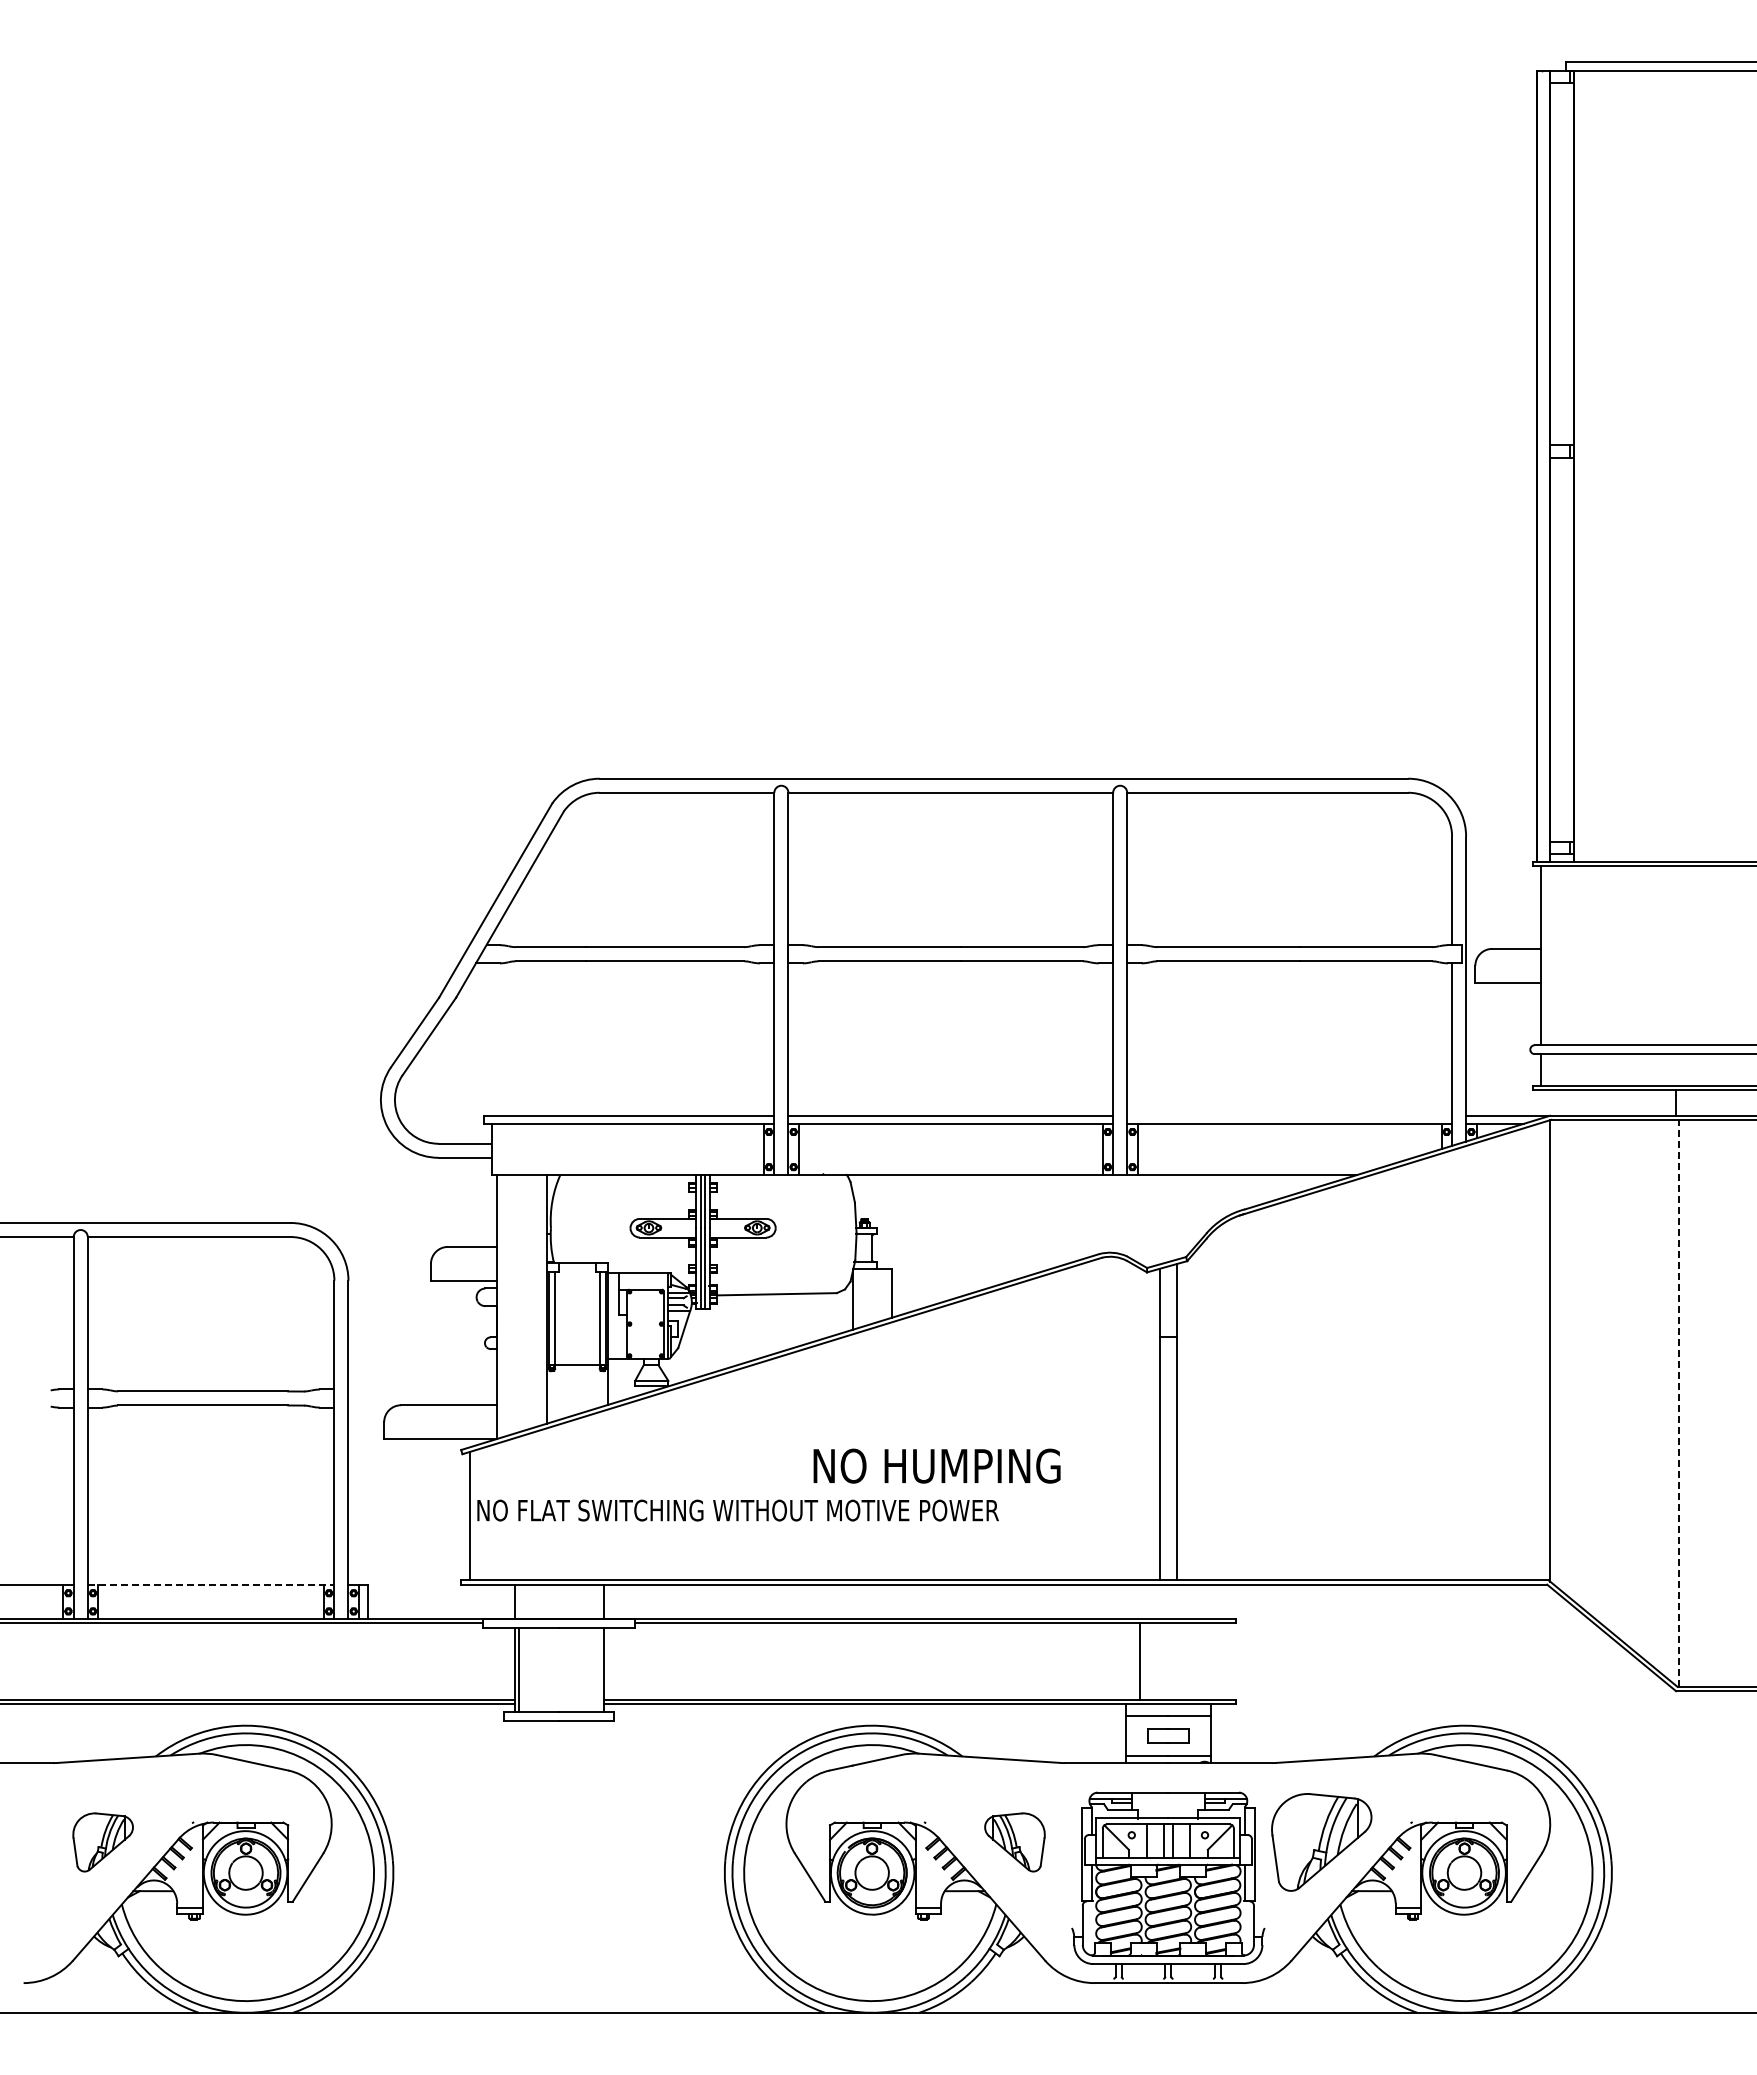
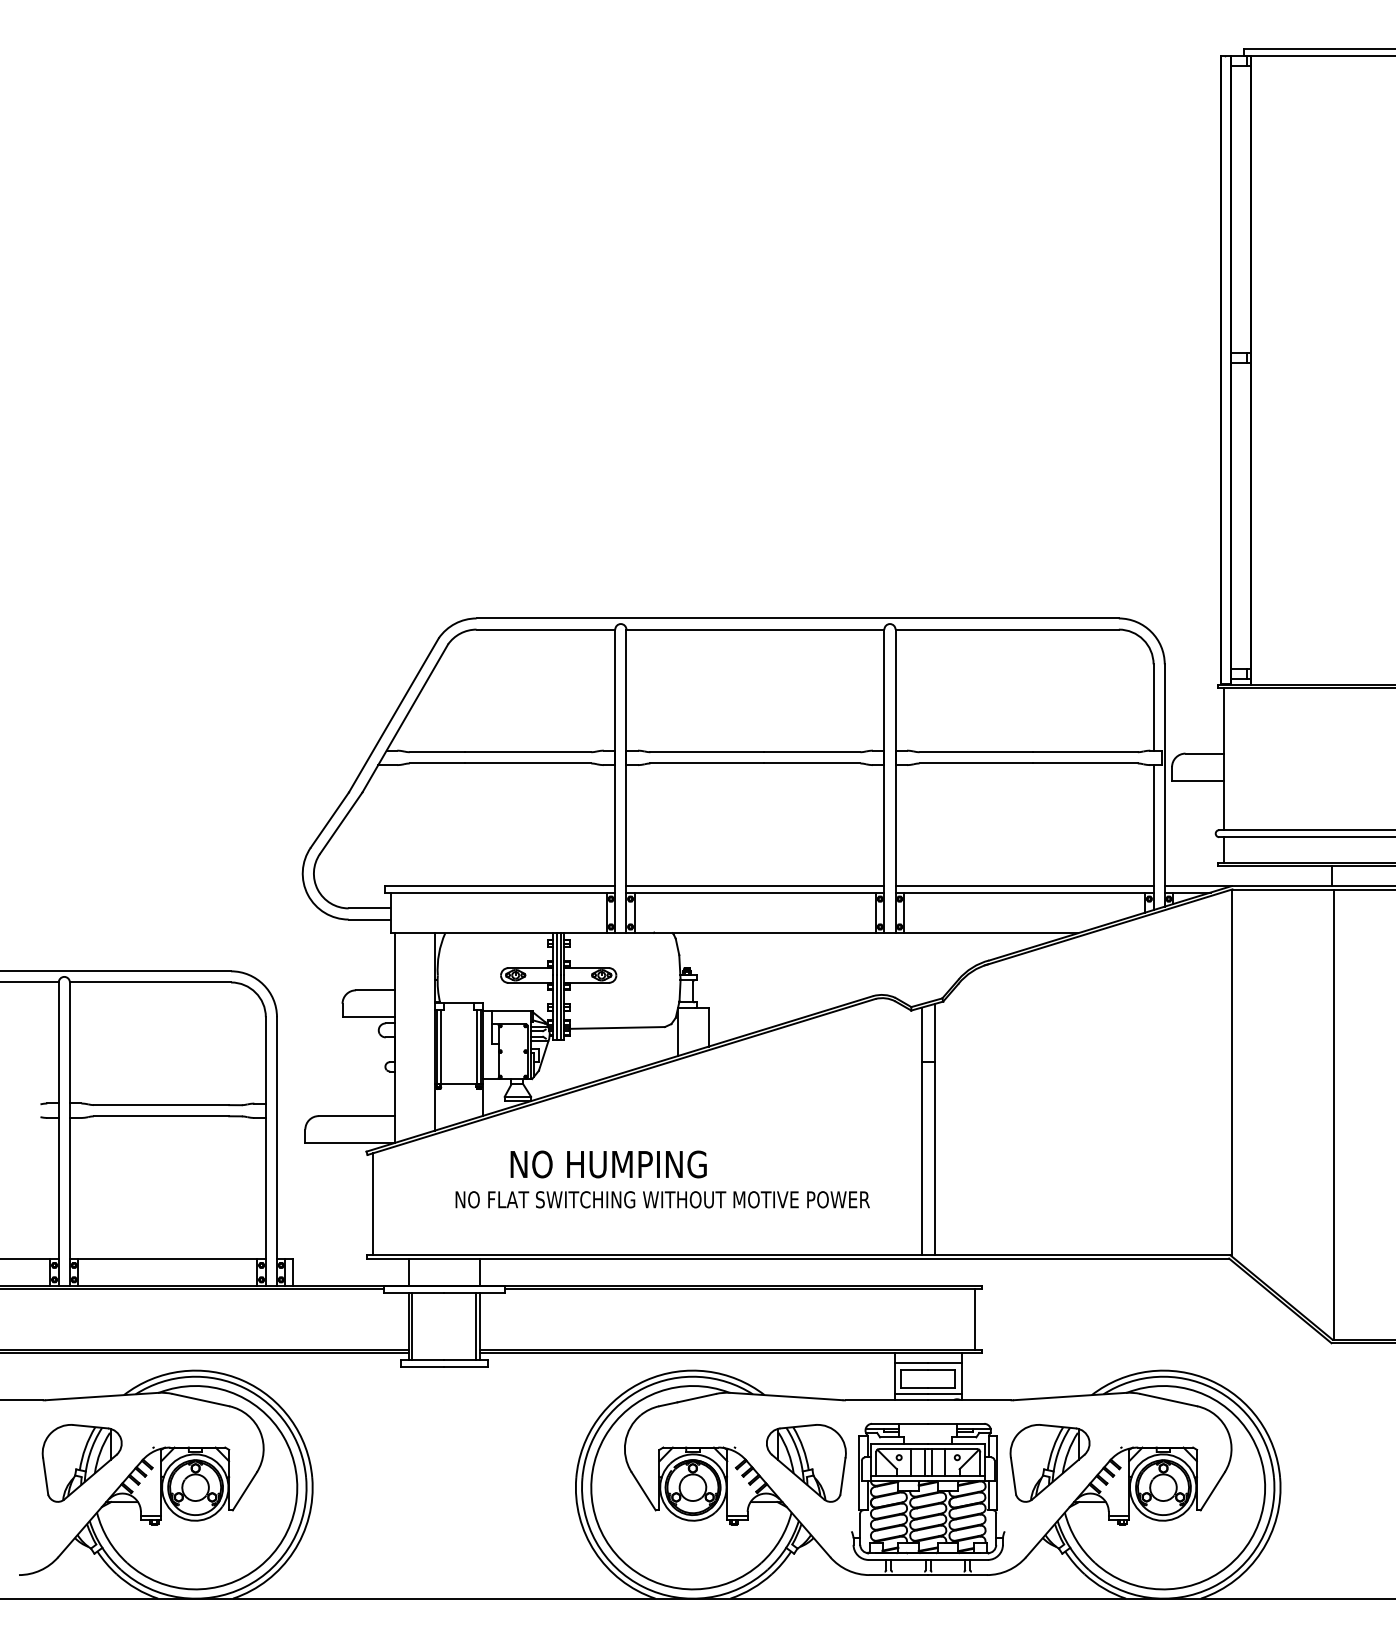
line: (1289, 1115) -> (1024, 885), added
line: (1679, 1402) -> (1334, 1113), dashed -> solid
text: (936, 1465) -> (608, 1163), moved
text: (737, 1510) -> (662, 1199), moved
line: (211, 1585) -> (168, 1259), dashed -> solid
line: (1139, 1661) -> (975, 1319), moved
line: (599, 1669) -> (476, 1325), added
part: (1168, 1735) -> (928, 1378), size x1.67
part: (102, 1842) -> (81, 1463), size x1.67
part: (1014, 1842) -> (806, 1463), size x1.67

